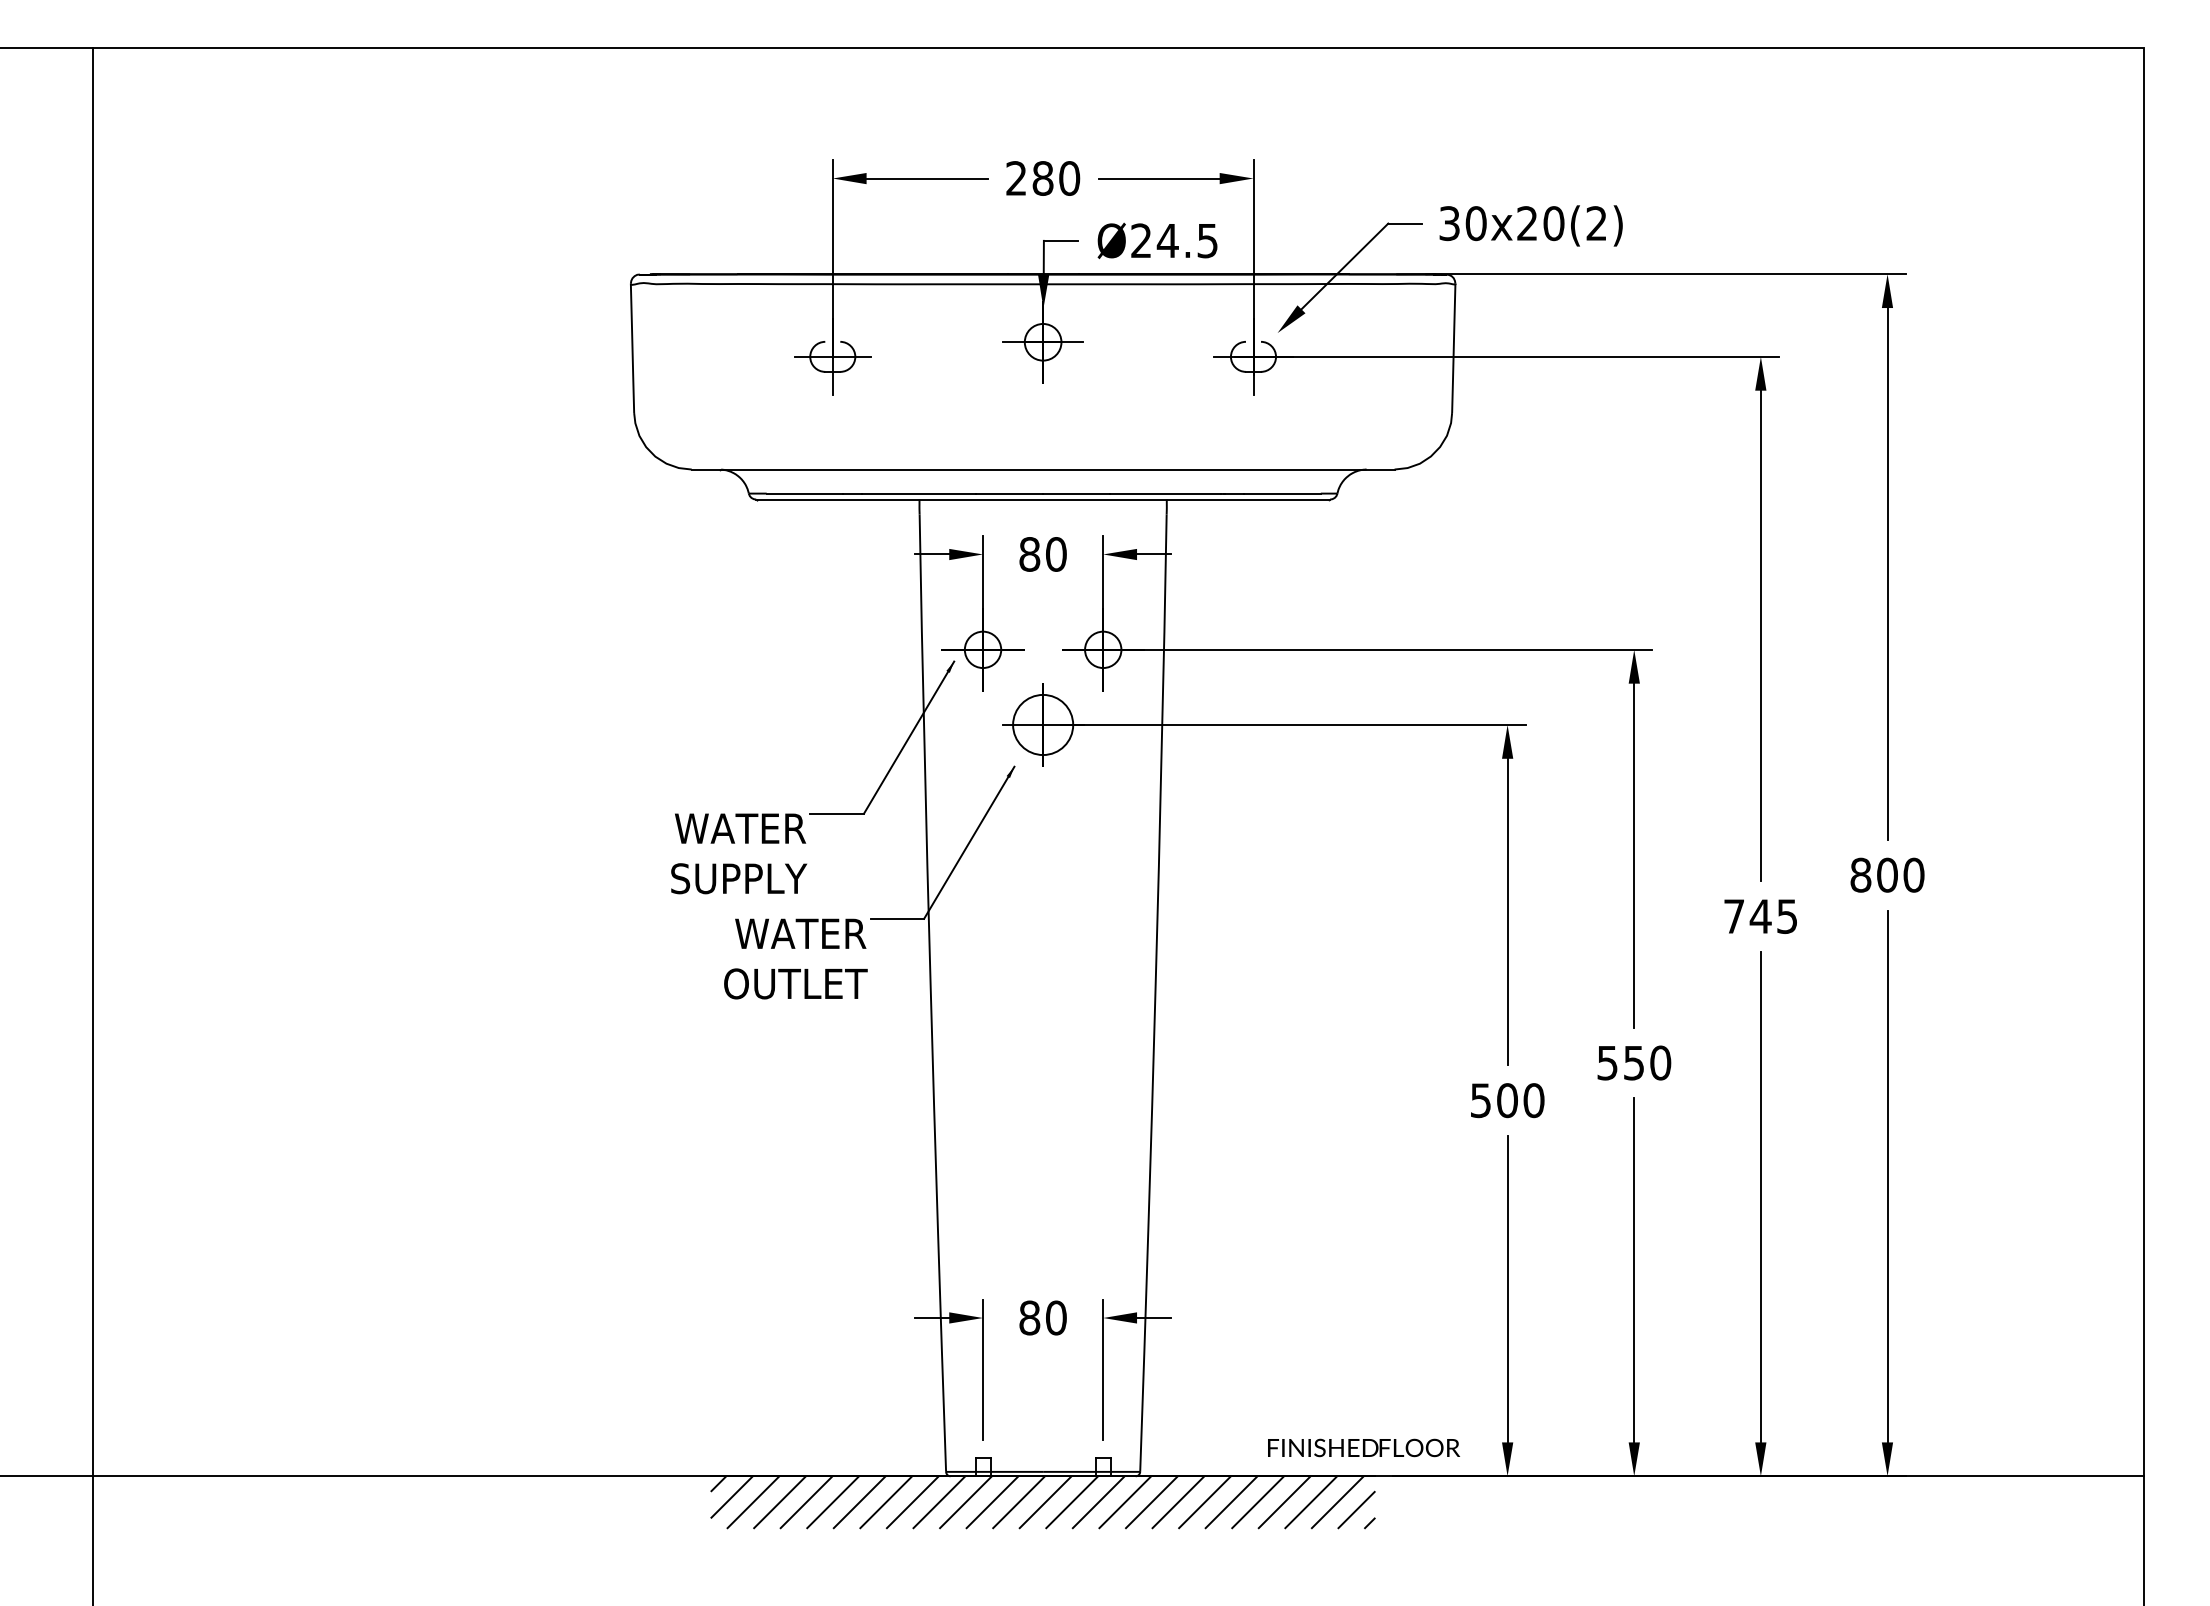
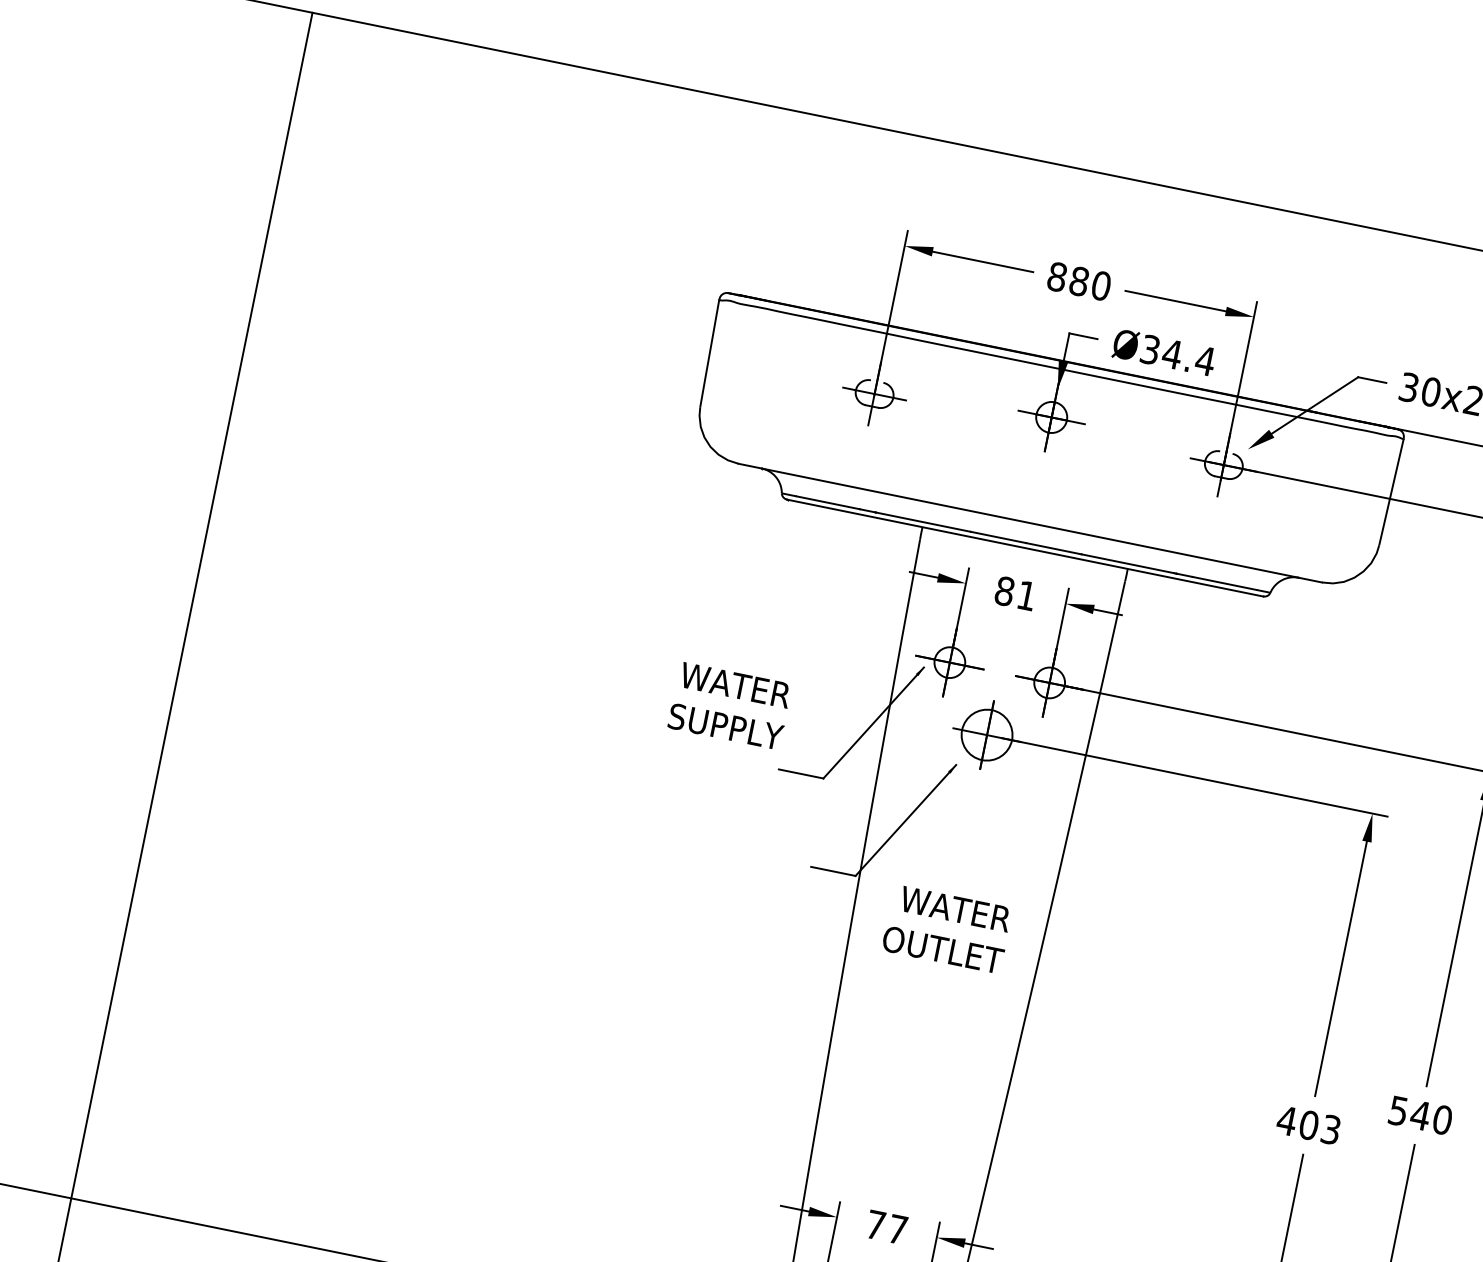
text: (1016, 178) -> (1057, 277), 280 -> 880
text: (1174, 240) -> (1177, 355), Ø24.5 -> Ø34.4
text: (1056, 554) -> (1026, 595), 80 -> 81
text: (739, 853) -> (730, 705), moved
text: (795, 958) -> (947, 928), moved
text: (1634, 1063) -> (1420, 1116), 550 -> 540
text: (1506, 1100) -> (1308, 1125), 500 -> 403
text: (1042, 1317) -> (886, 1226), 80 -> 77

